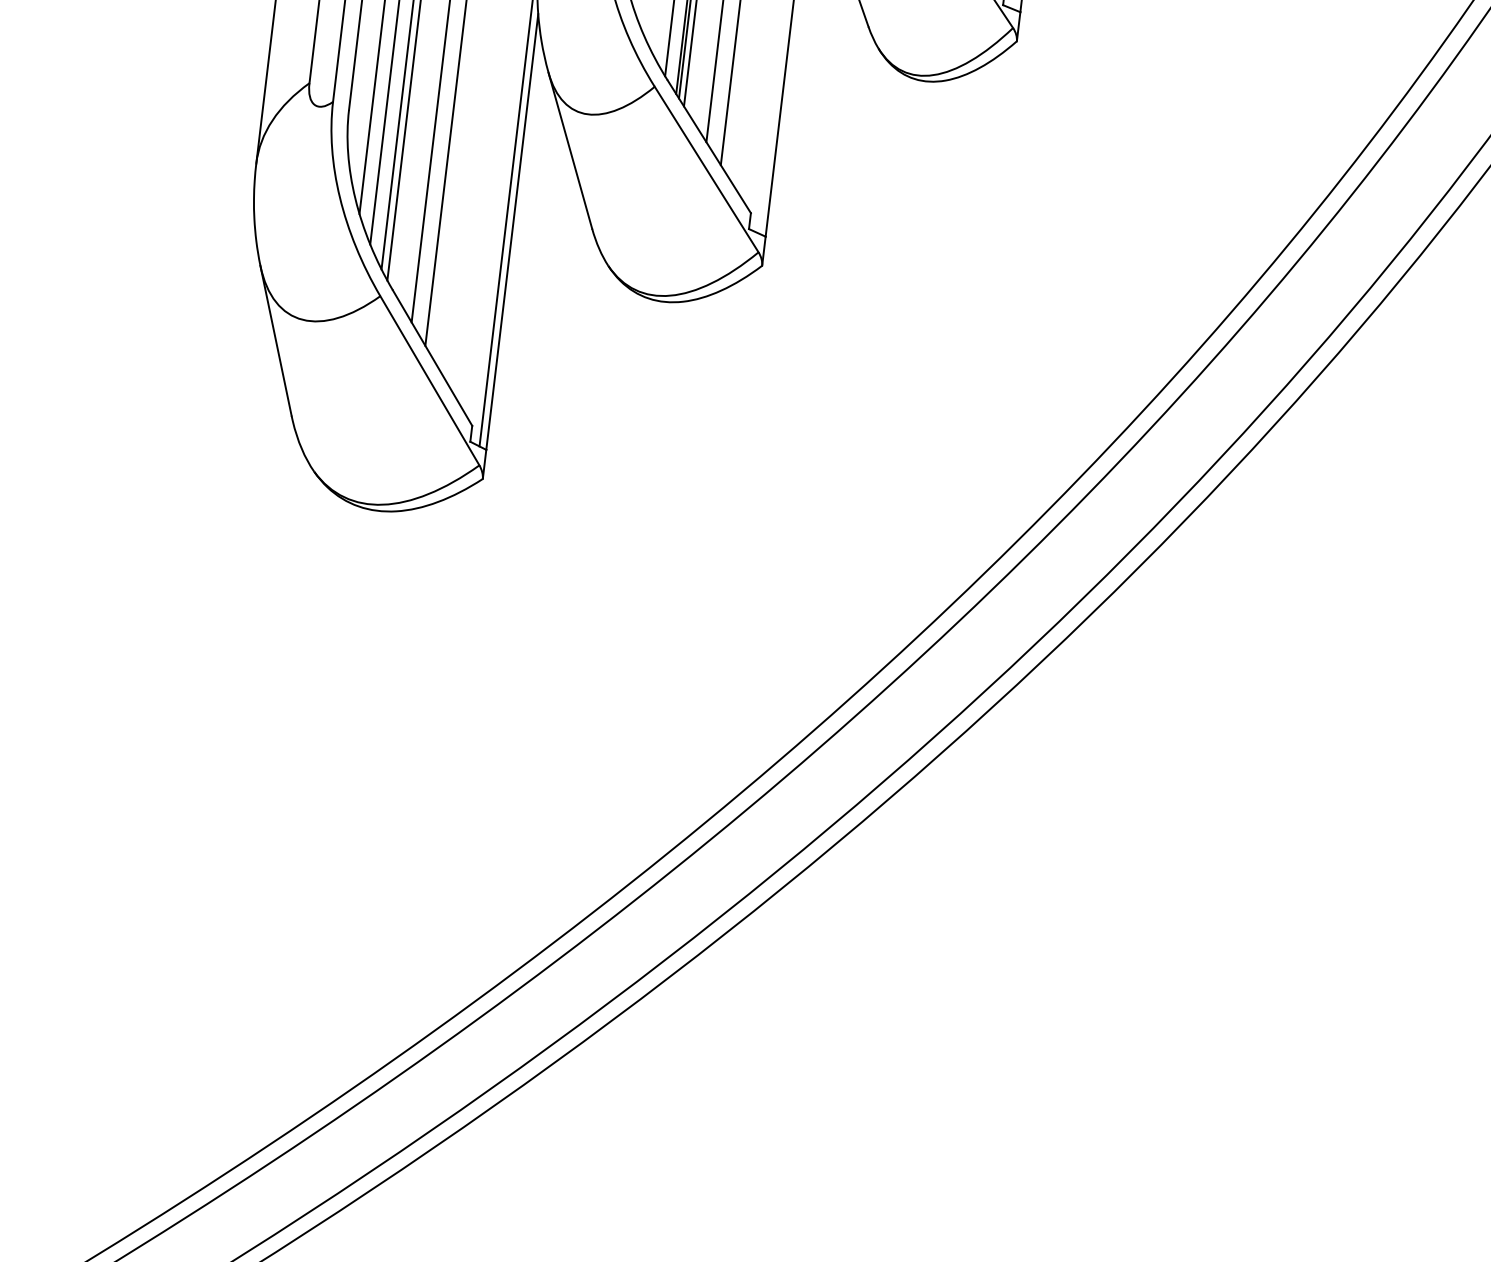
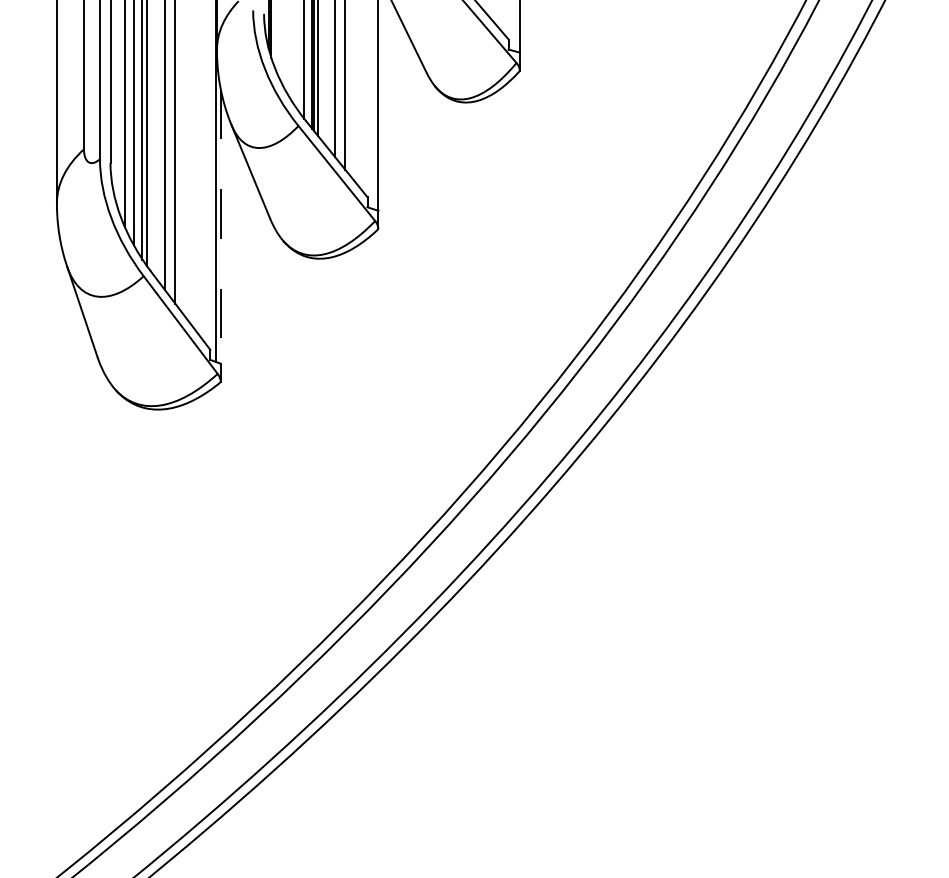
line: (511, 233) -> (220, 227), solid -> dashed

